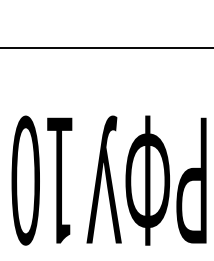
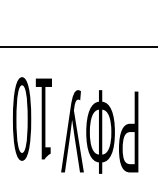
text: (42, 179) -> (32, 118), moved

